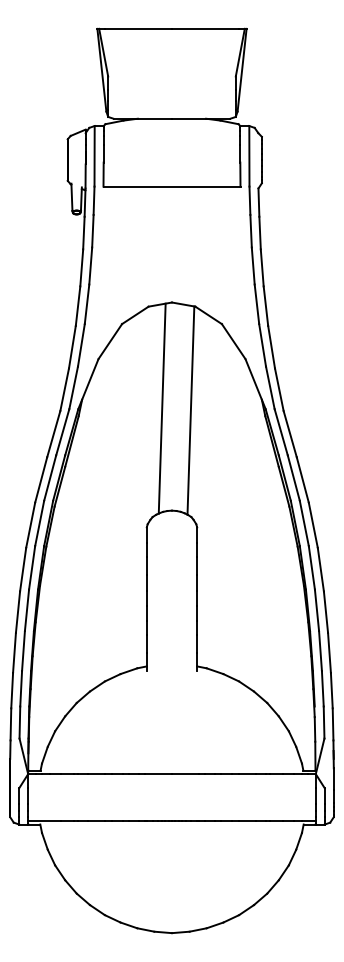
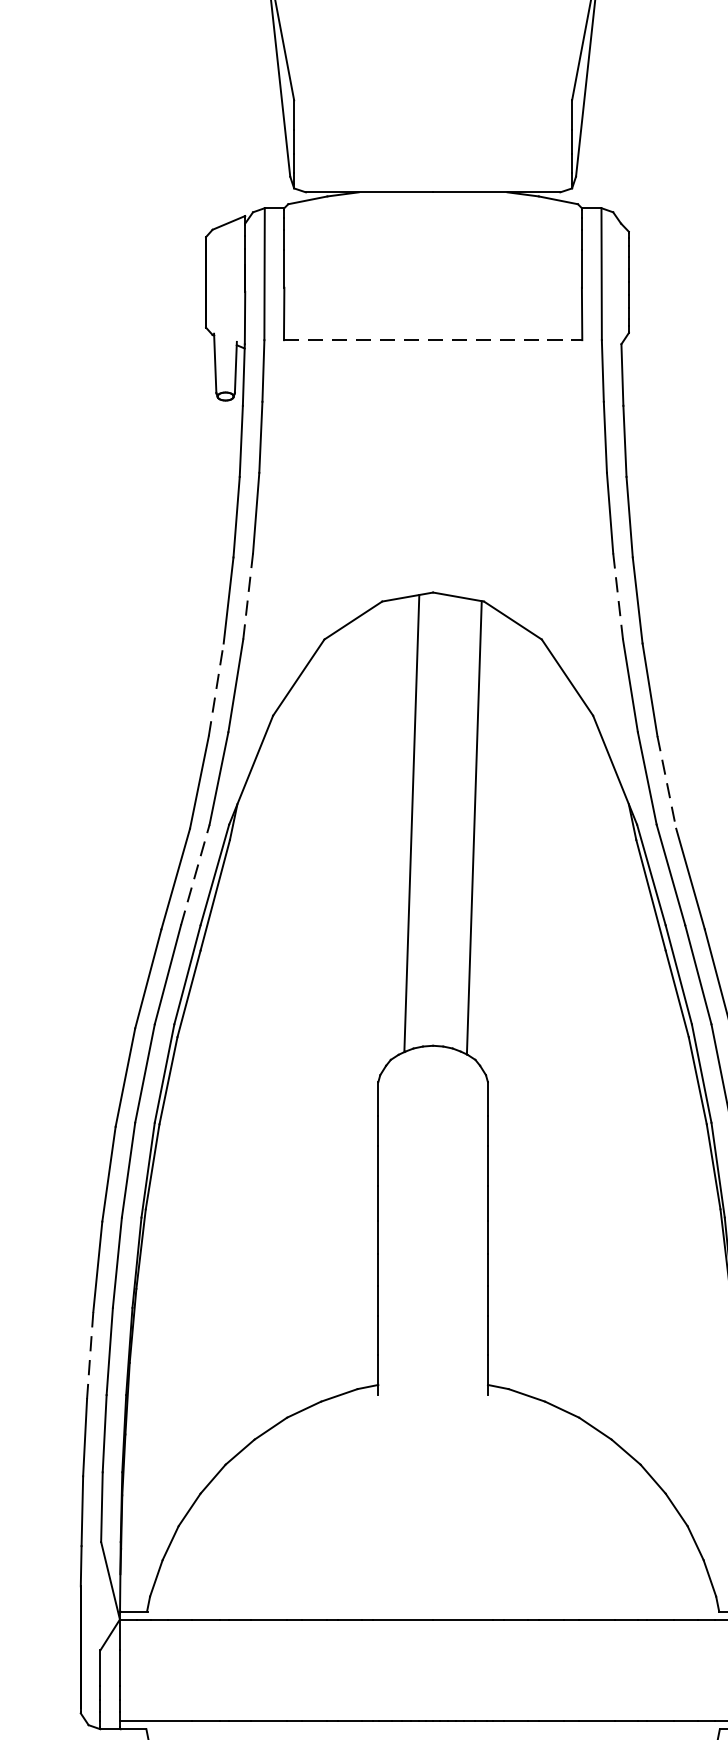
line: (172, 186) -> (434, 339), solid -> dashed
line: (87, 304) -> (249, 596), solid -> dashed
line: (256, 304) -> (617, 596), solid -> dashed
line: (72, 347) -> (216, 690), solid -> dashed
line: (279, 389) -> (667, 781), solid -> dashed
line: (62, 431) -> (194, 873), solid -> dashed
line: (14, 652) -> (90, 1354), solid -> dashed

